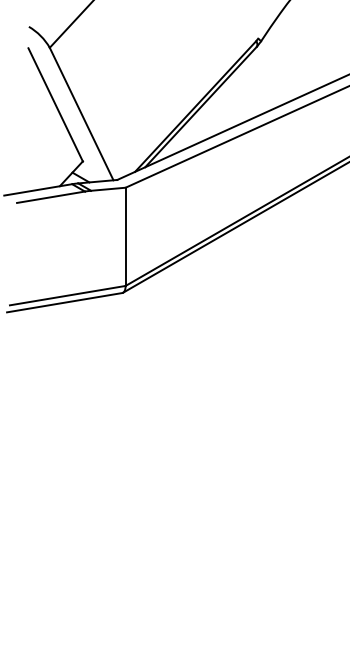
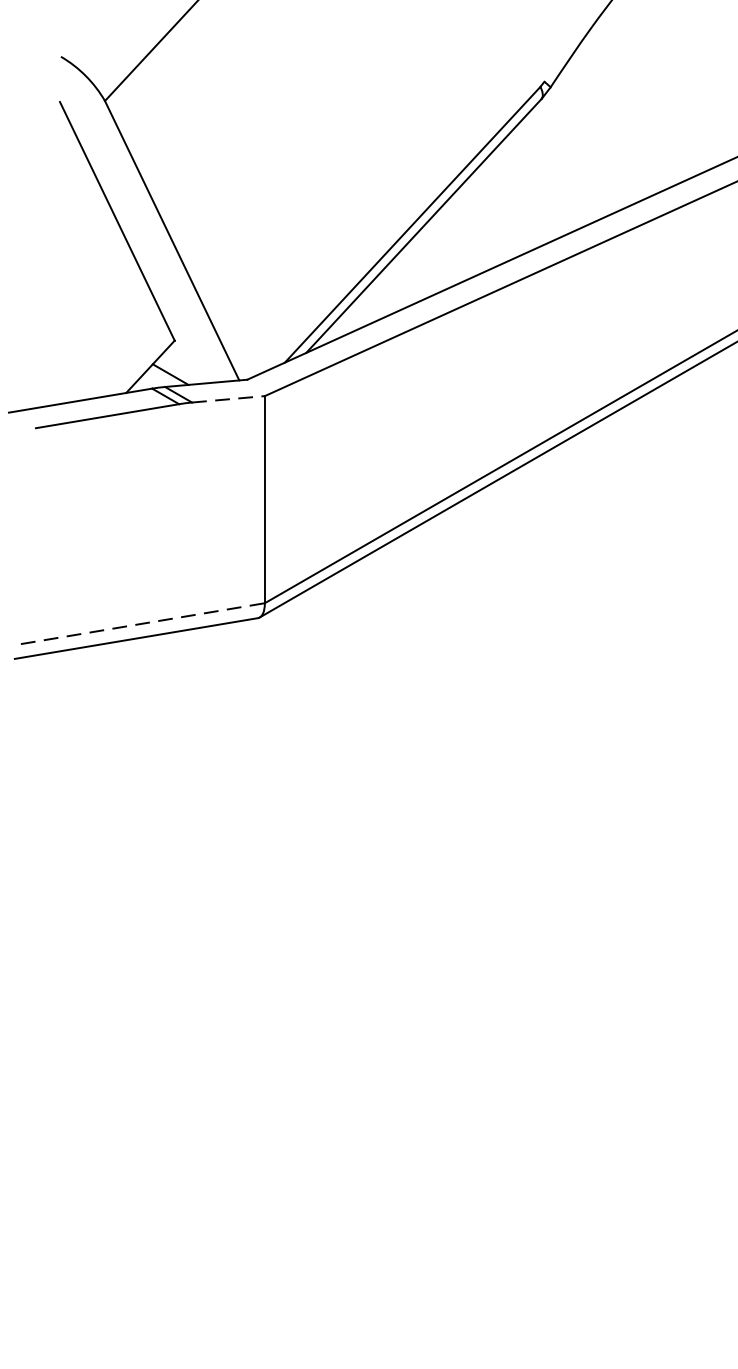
line: (108, 189) -> (228, 399), solid -> dashed
line: (67, 295) -> (142, 623), solid -> dashed

